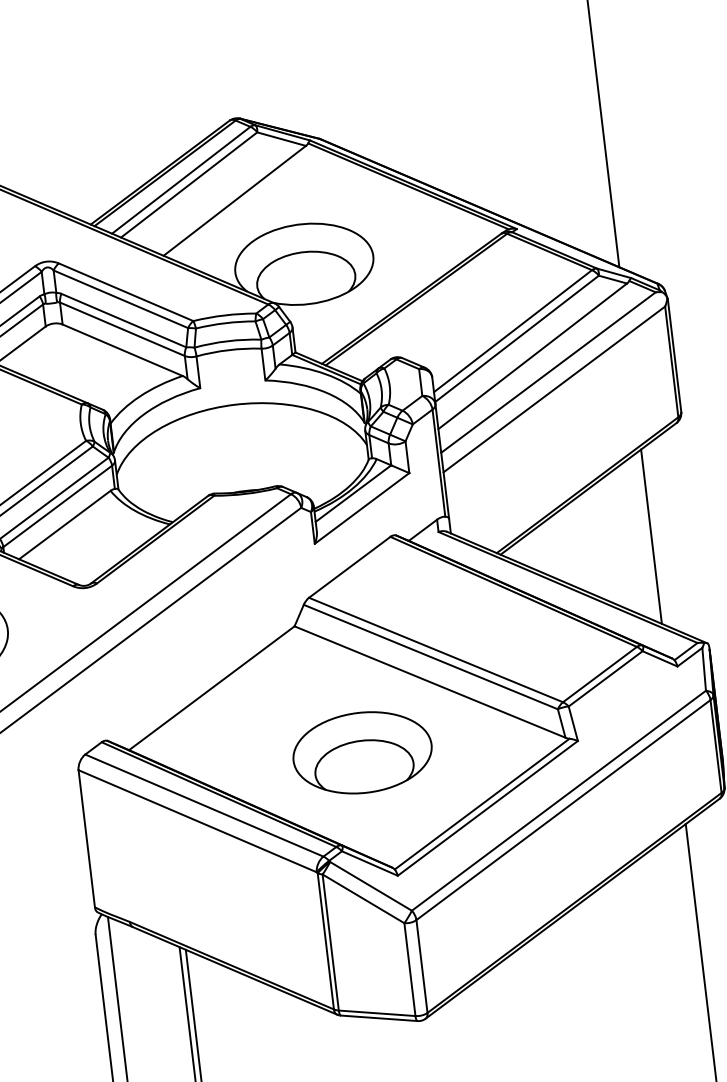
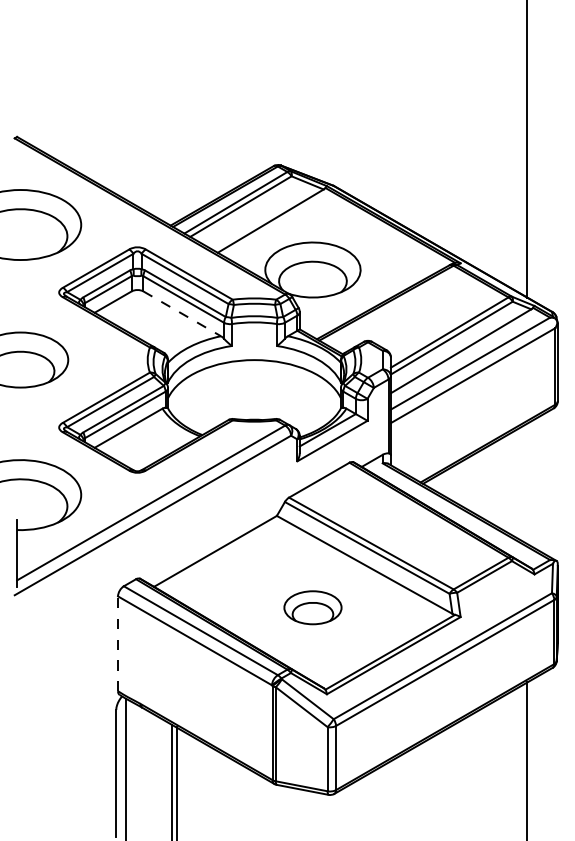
line: (123, 349) -> (182, 313), solid -> dashed
line: (651, 536) -> (527, 483), removed
part: (361, 752) -> (312, 607), size x0.6
line: (87, 838) -> (118, 643), solid -> dashed

